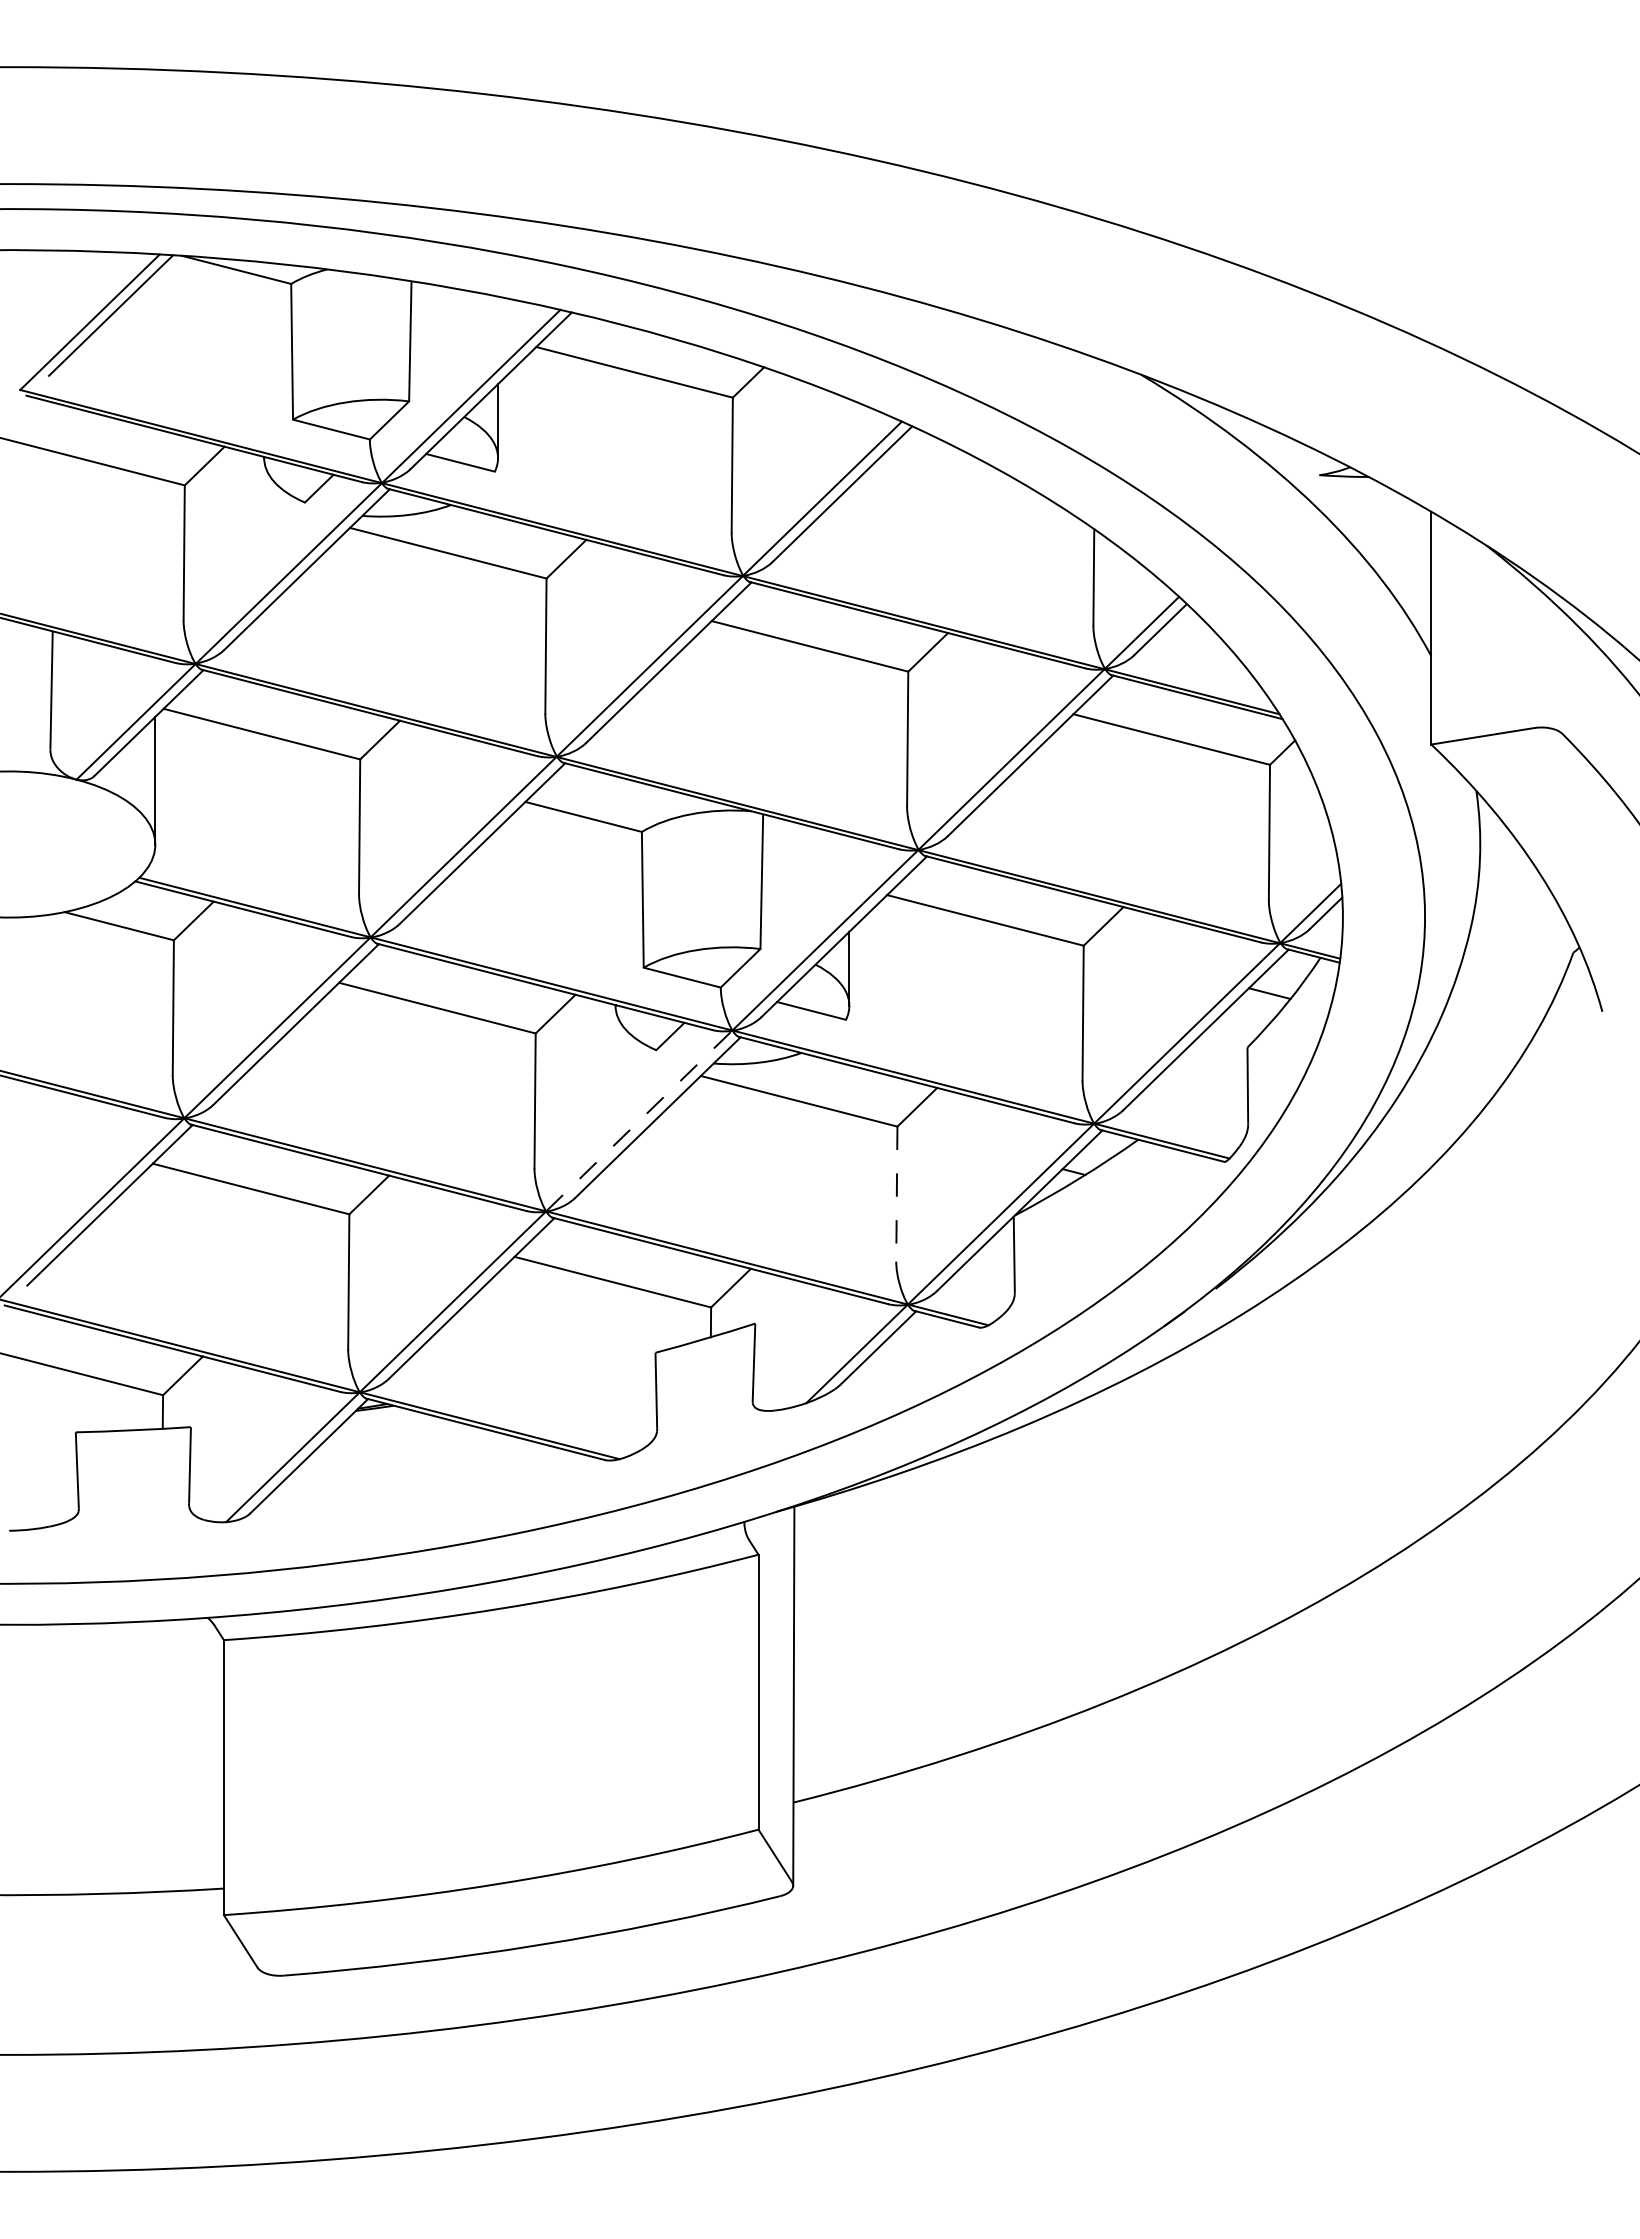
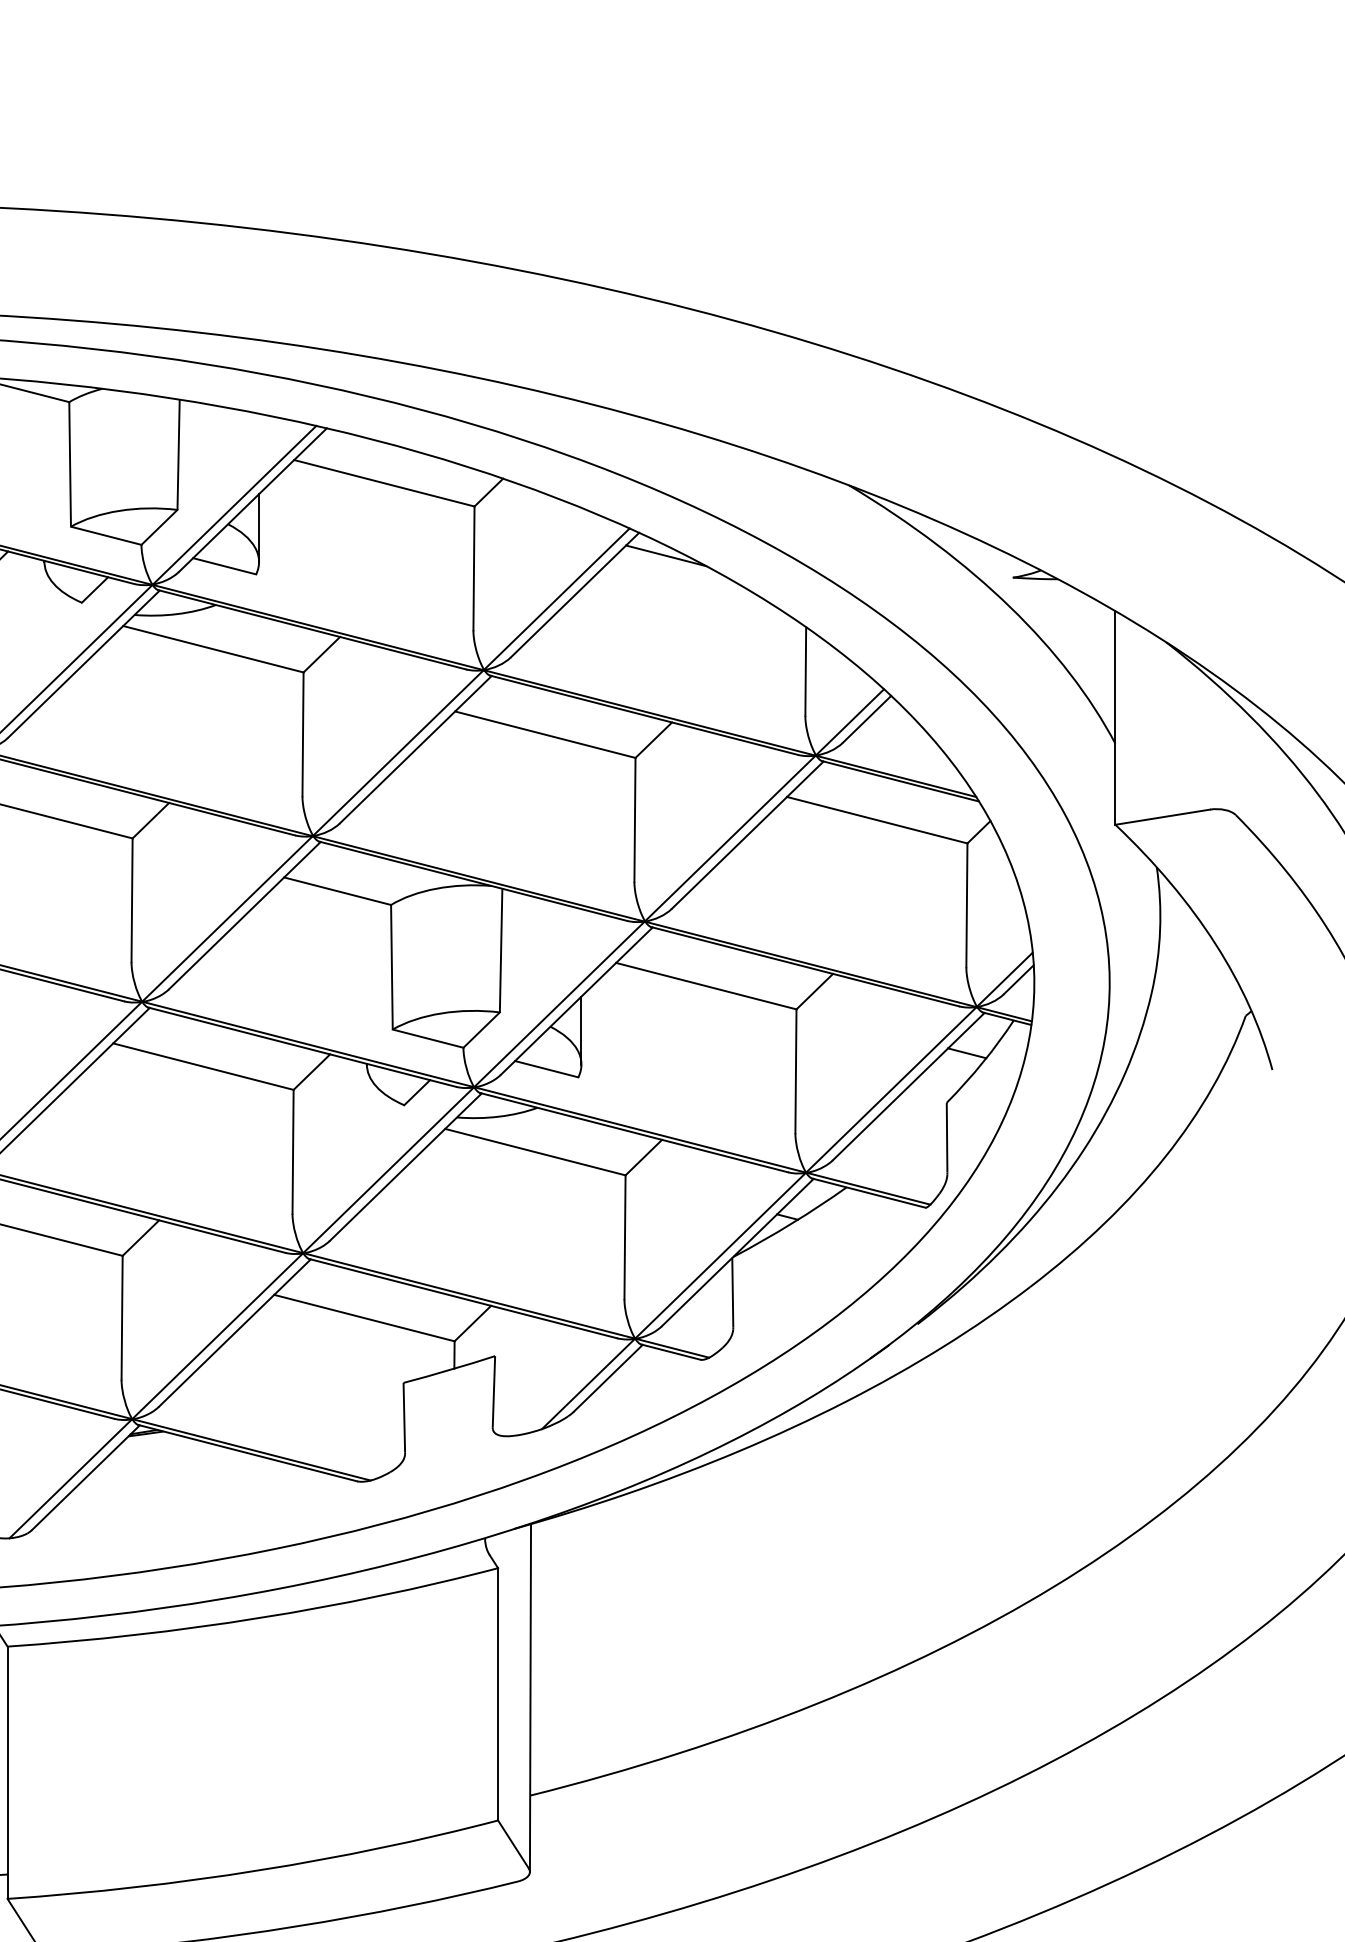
line: (941, 451) -> (665, 555), added
line: (639, 1120) -> (388, 1169), dashed -> solid
line: (896, 1194) -> (624, 1237), dashed -> solid

